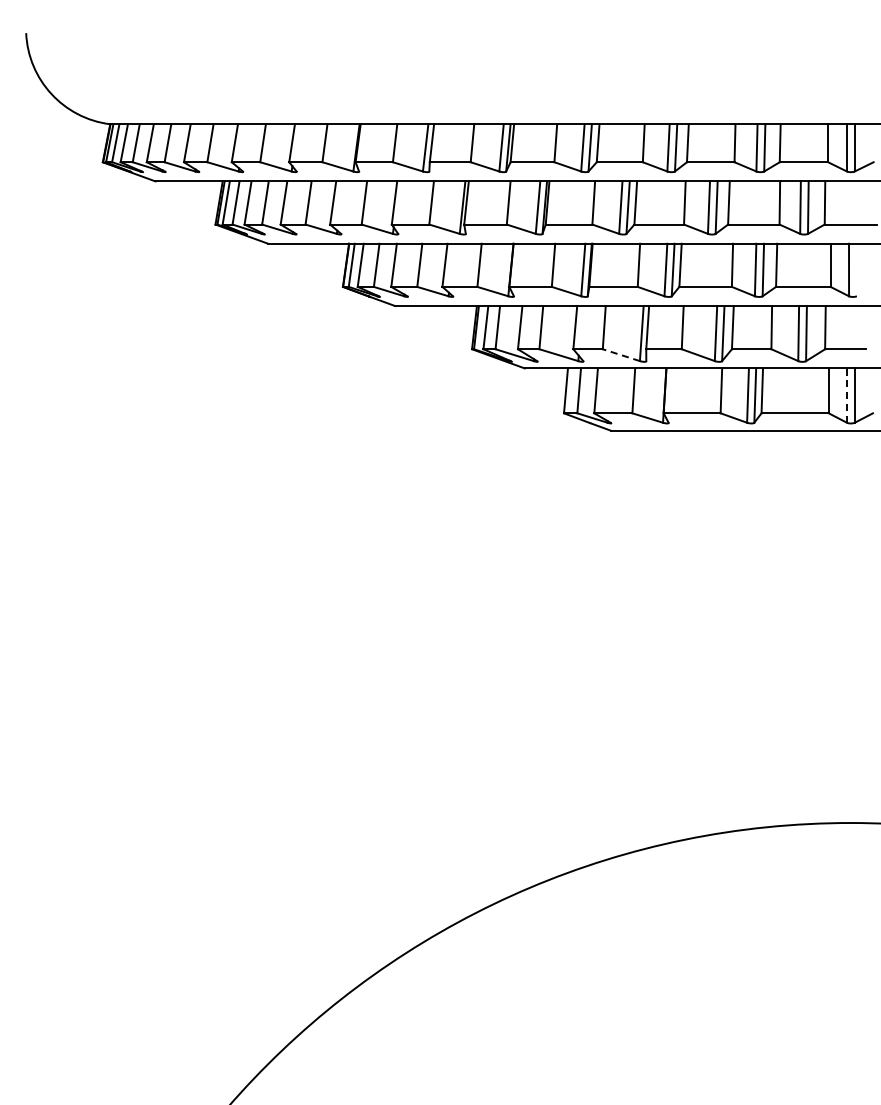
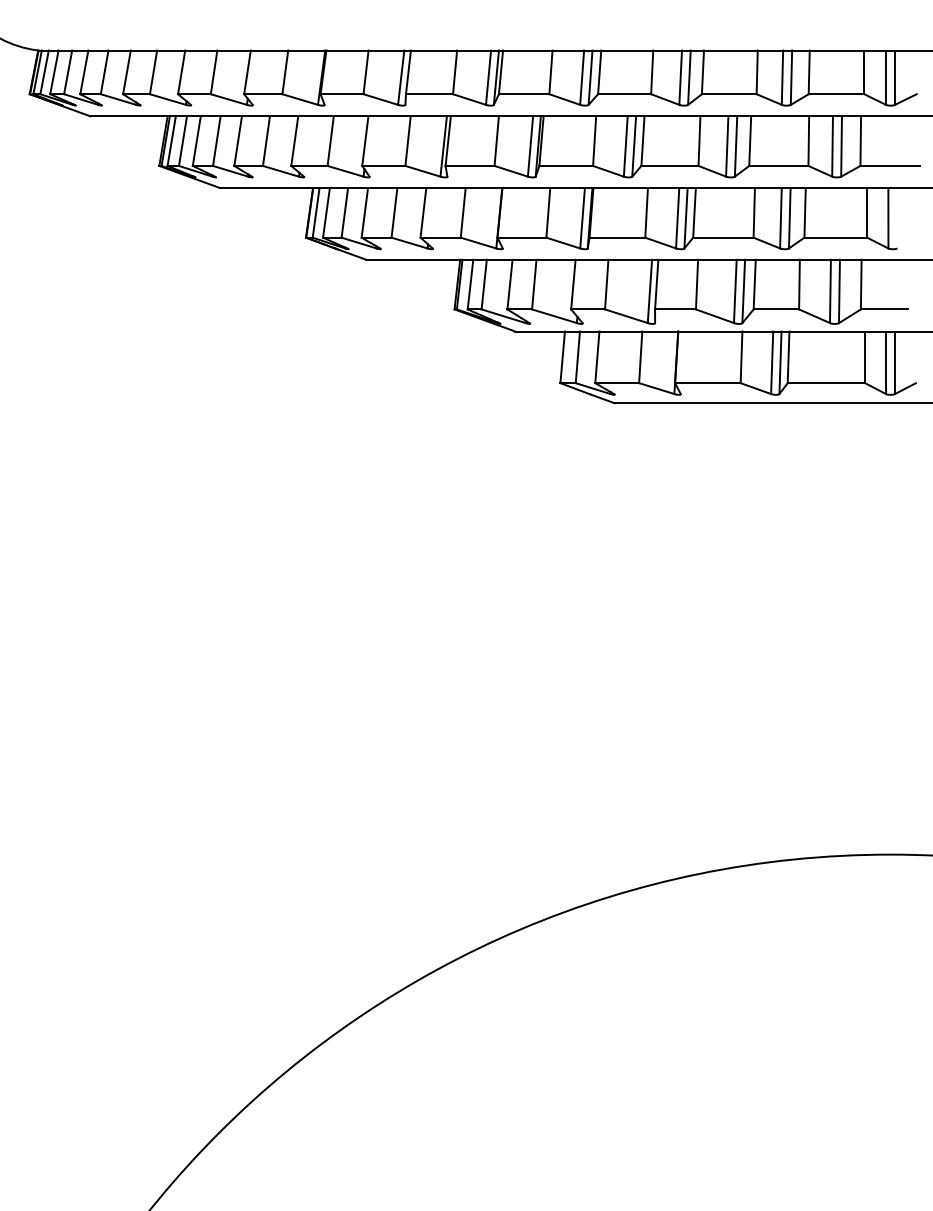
line: (620, 355) -> (625, 316), dashed -> solid
line: (846, 395) -> (885, 362), dashed -> solid

